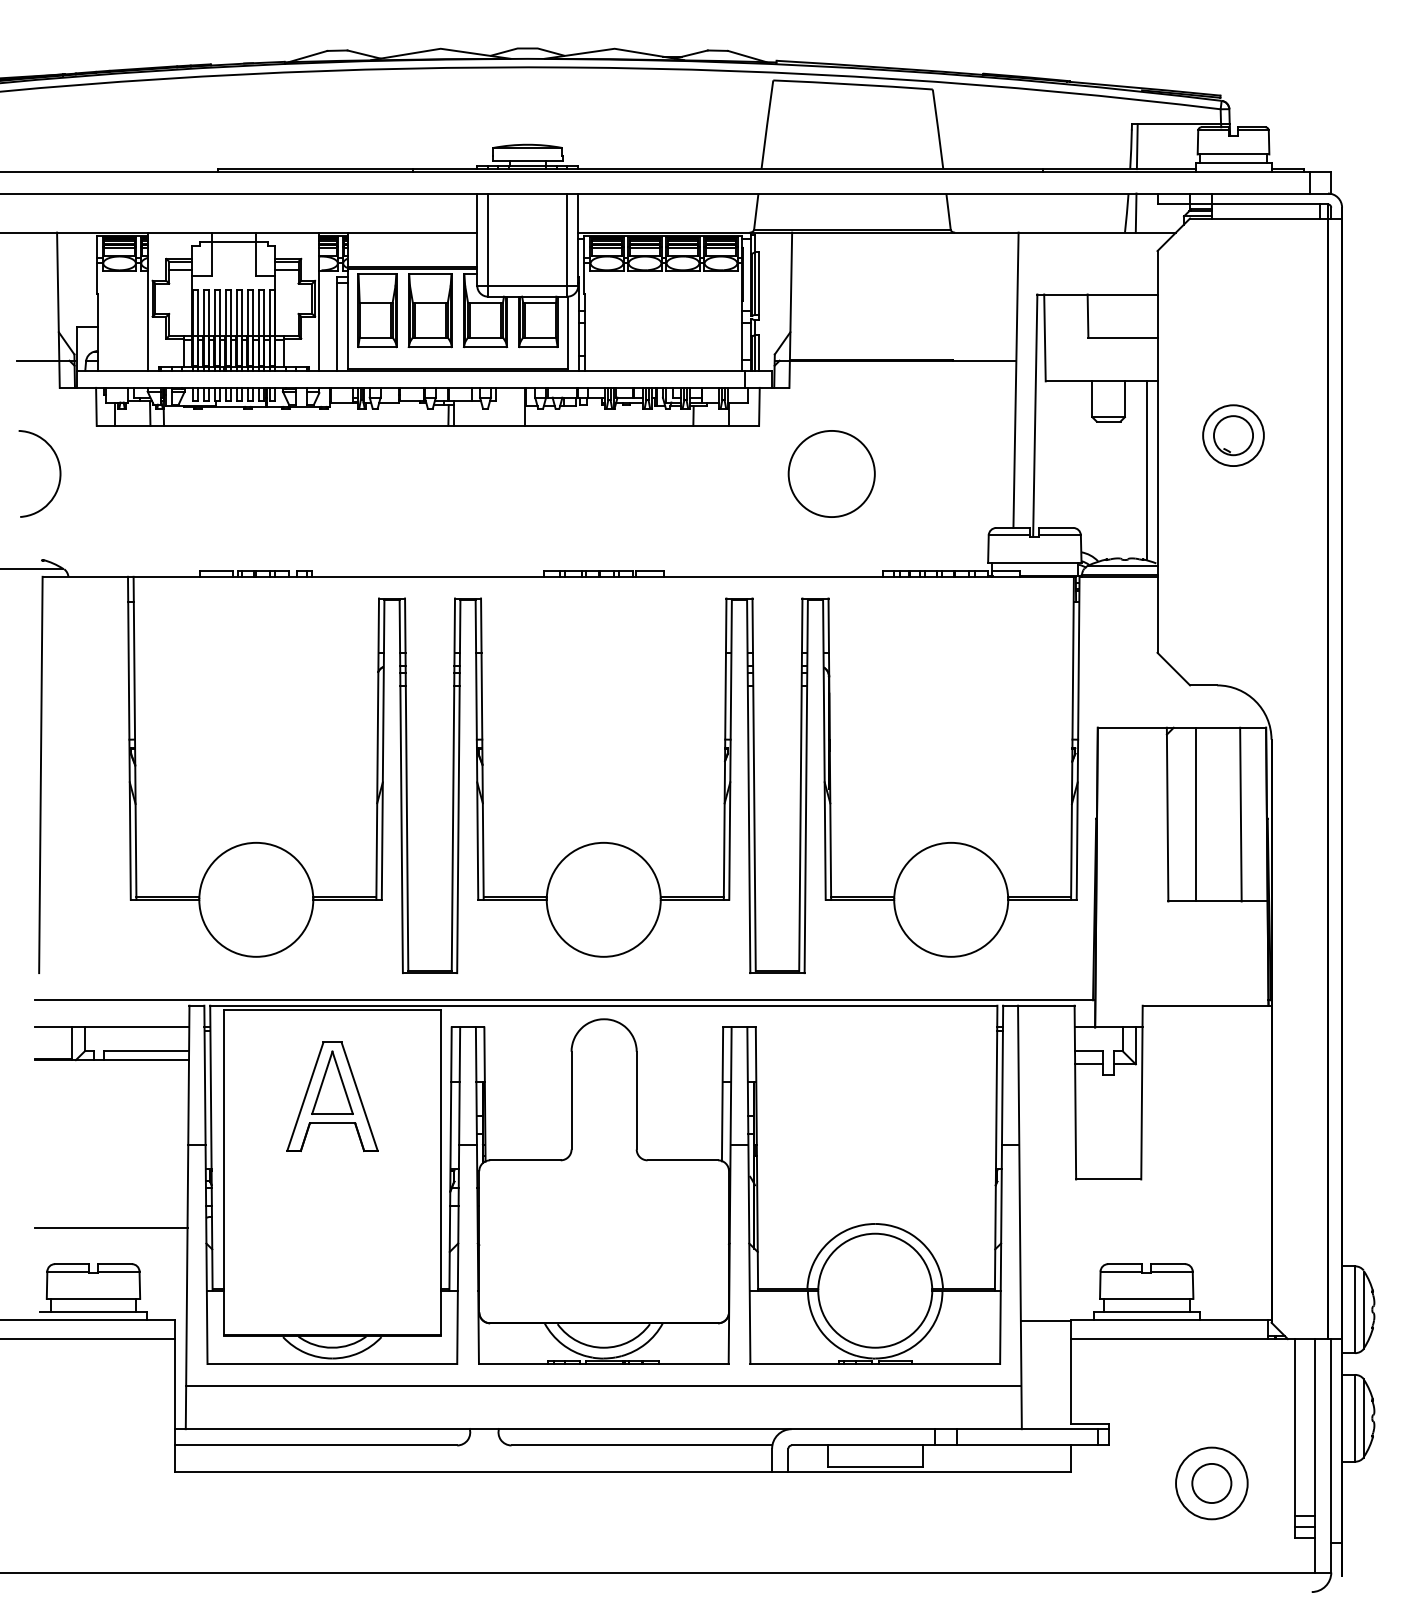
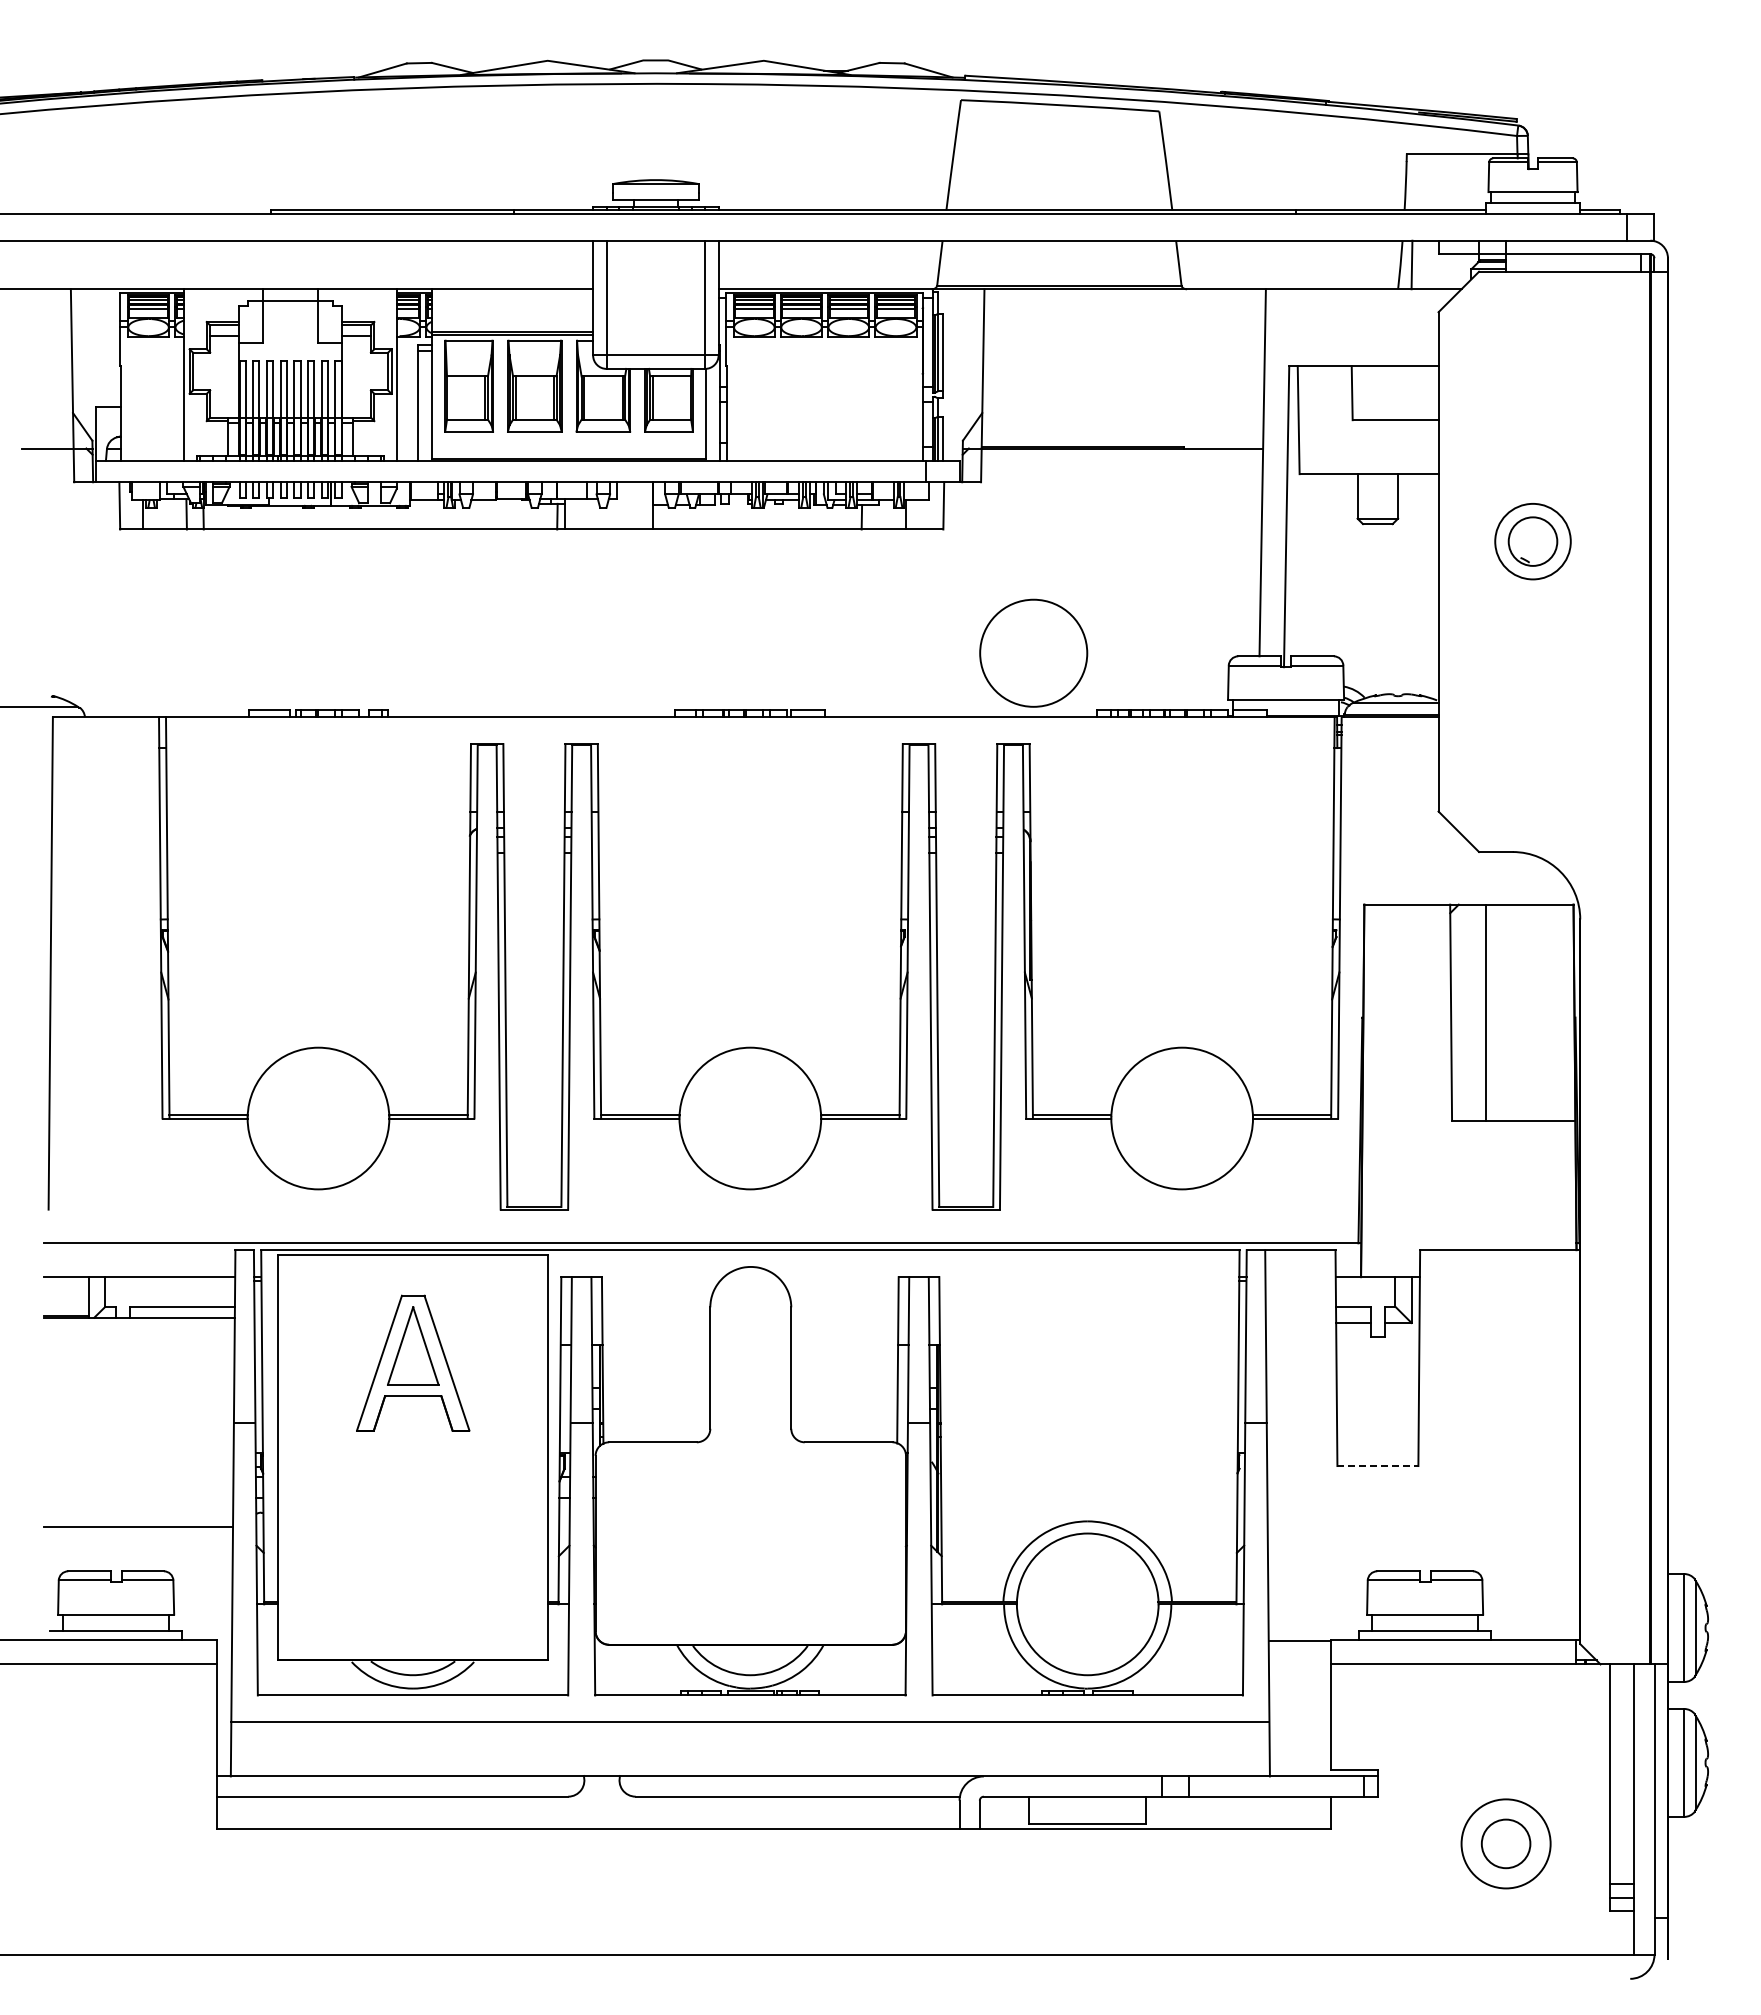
line: (1136, 146) -> (1412, 182), removed
curve: (59, 469) -> (73, 583), removed
line: (1147, 470) -> (1425, 585), removed
part: (831, 473) -> (1033, 652), moved
line: (1241, 814) -> (1542, 1012), removed
line: (1109, 1179) -> (1378, 1466), solid -> dashed

